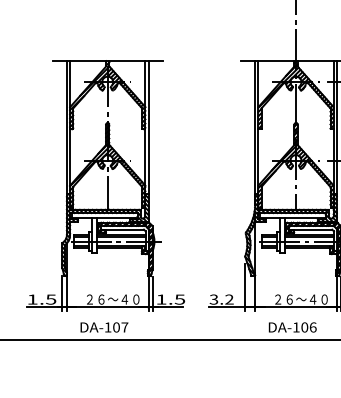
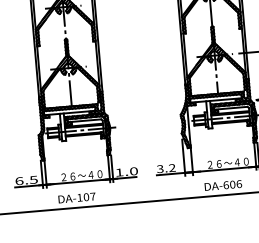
text: (32, 299) -> (19, 181), 1.5 -> 6.5
text: (179, 299) -> (133, 171), 1.5 -> 1.0
text: (296, 327) -> (226, 185), DA-106 -> DA-606

